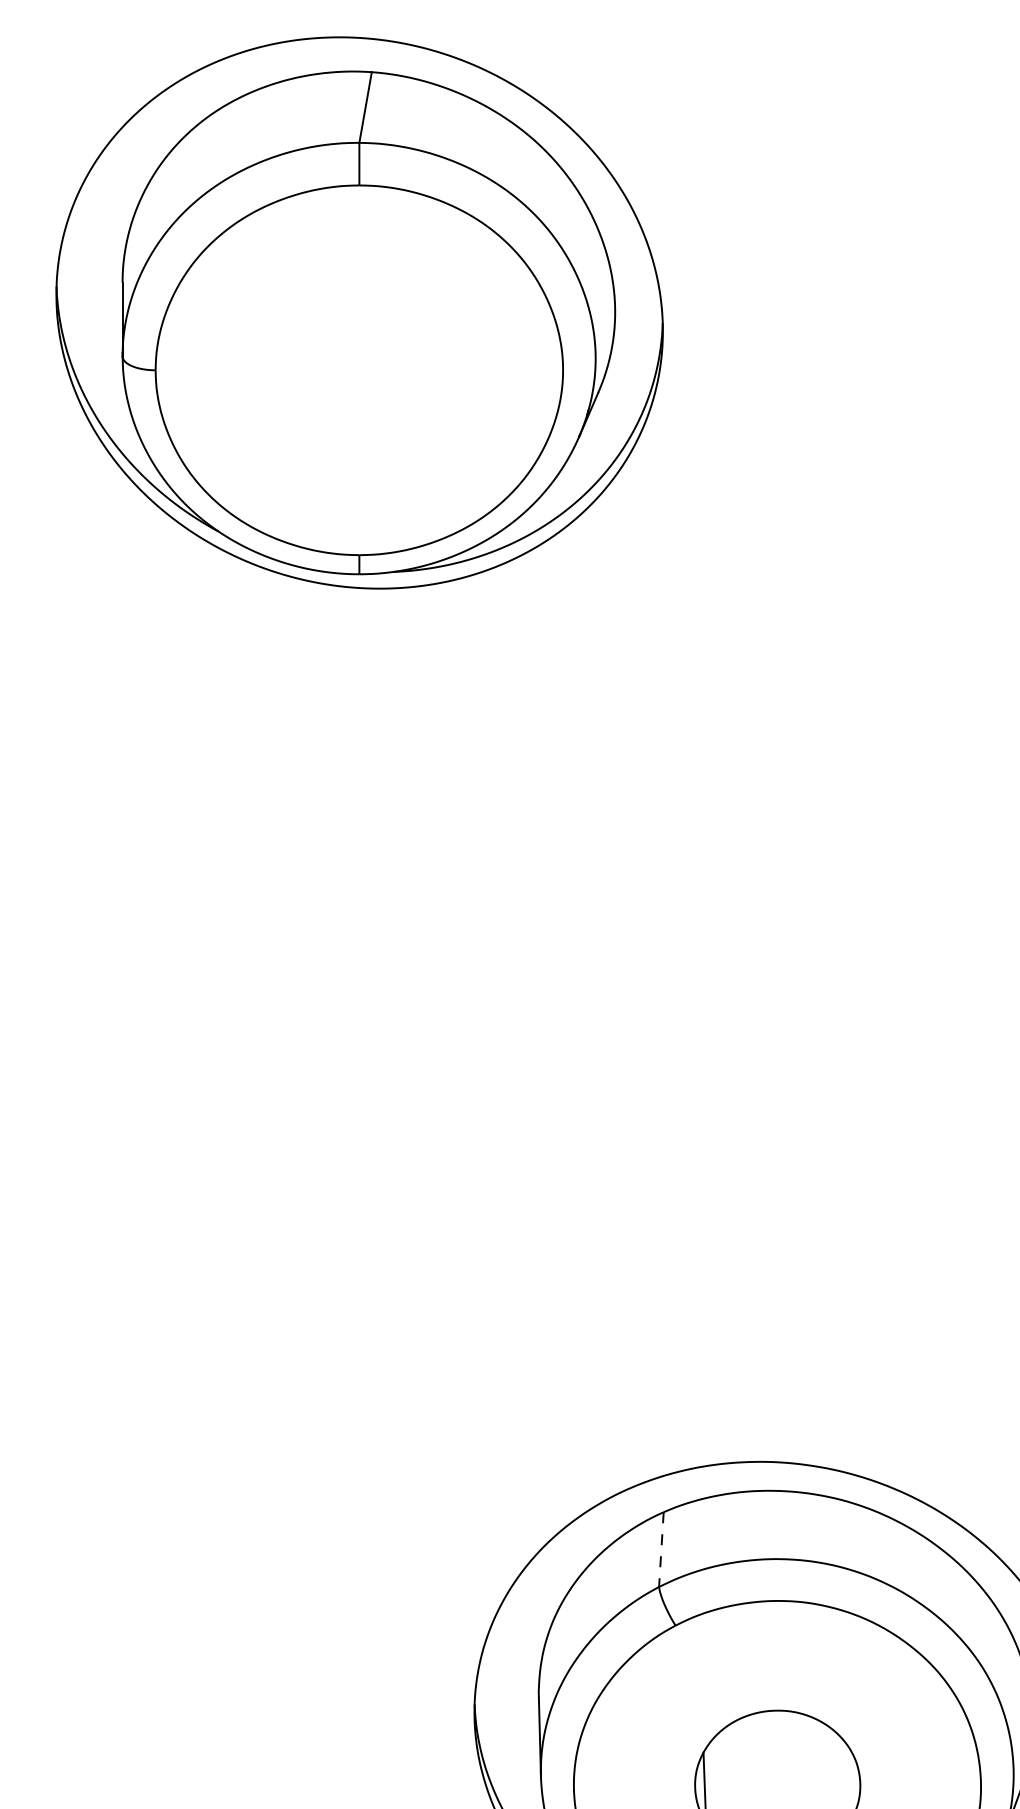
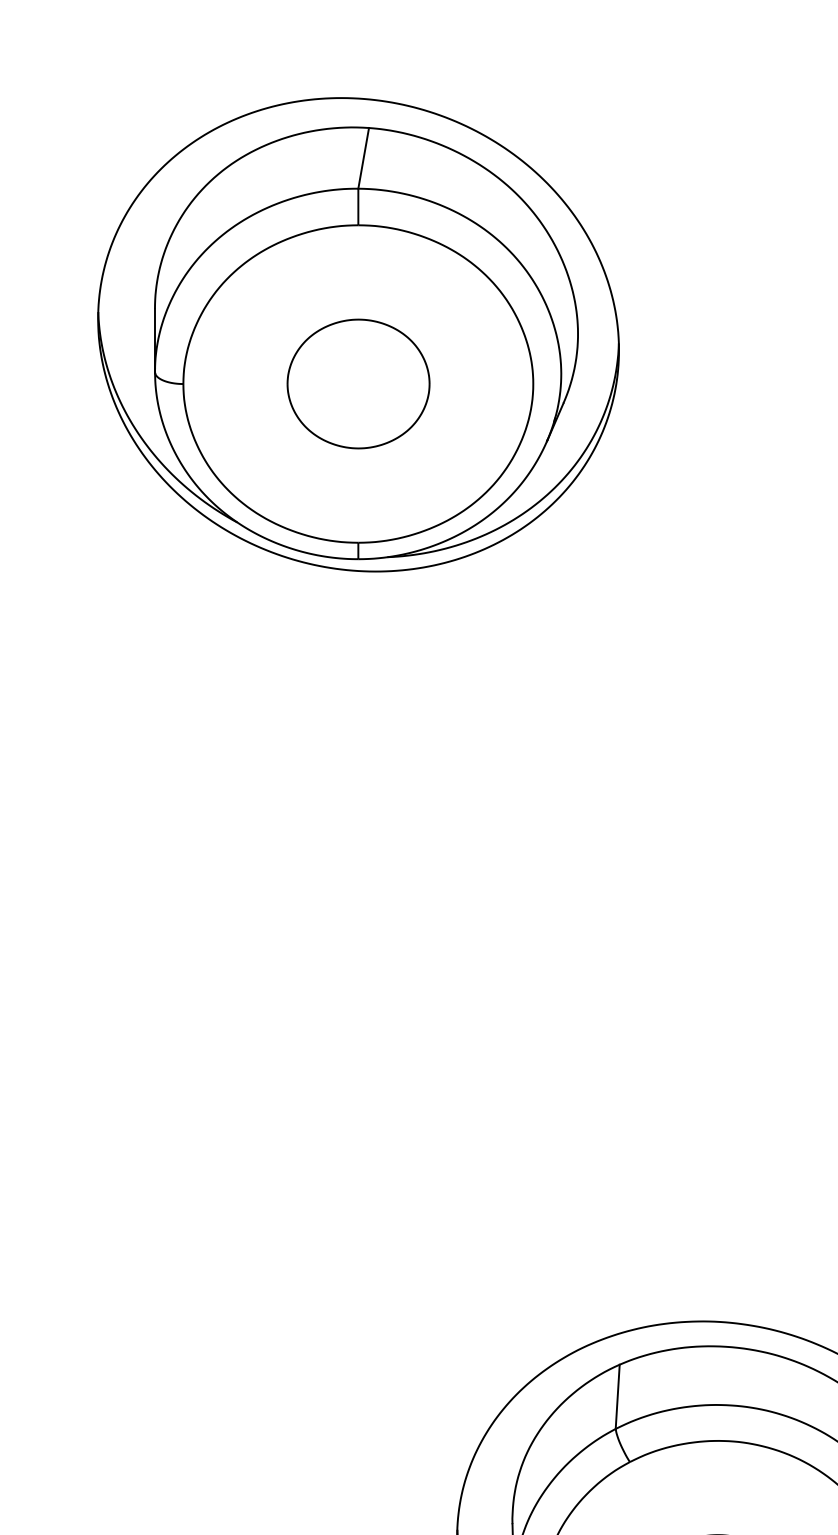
part: (359, 370) -> (358, 384), added
line: (661, 1550) -> (617, 1397), dashed -> solid

